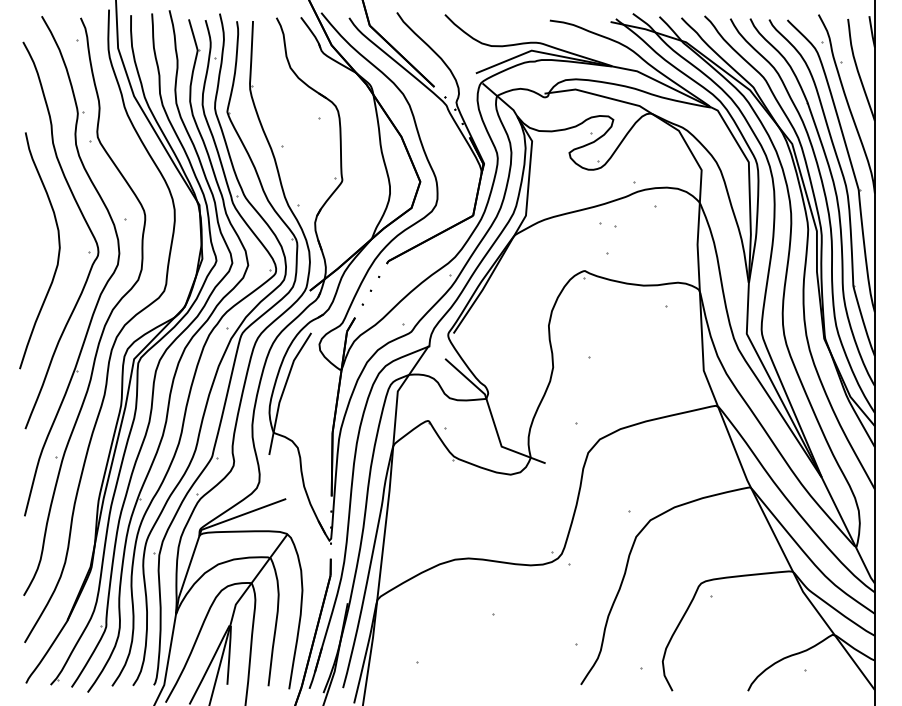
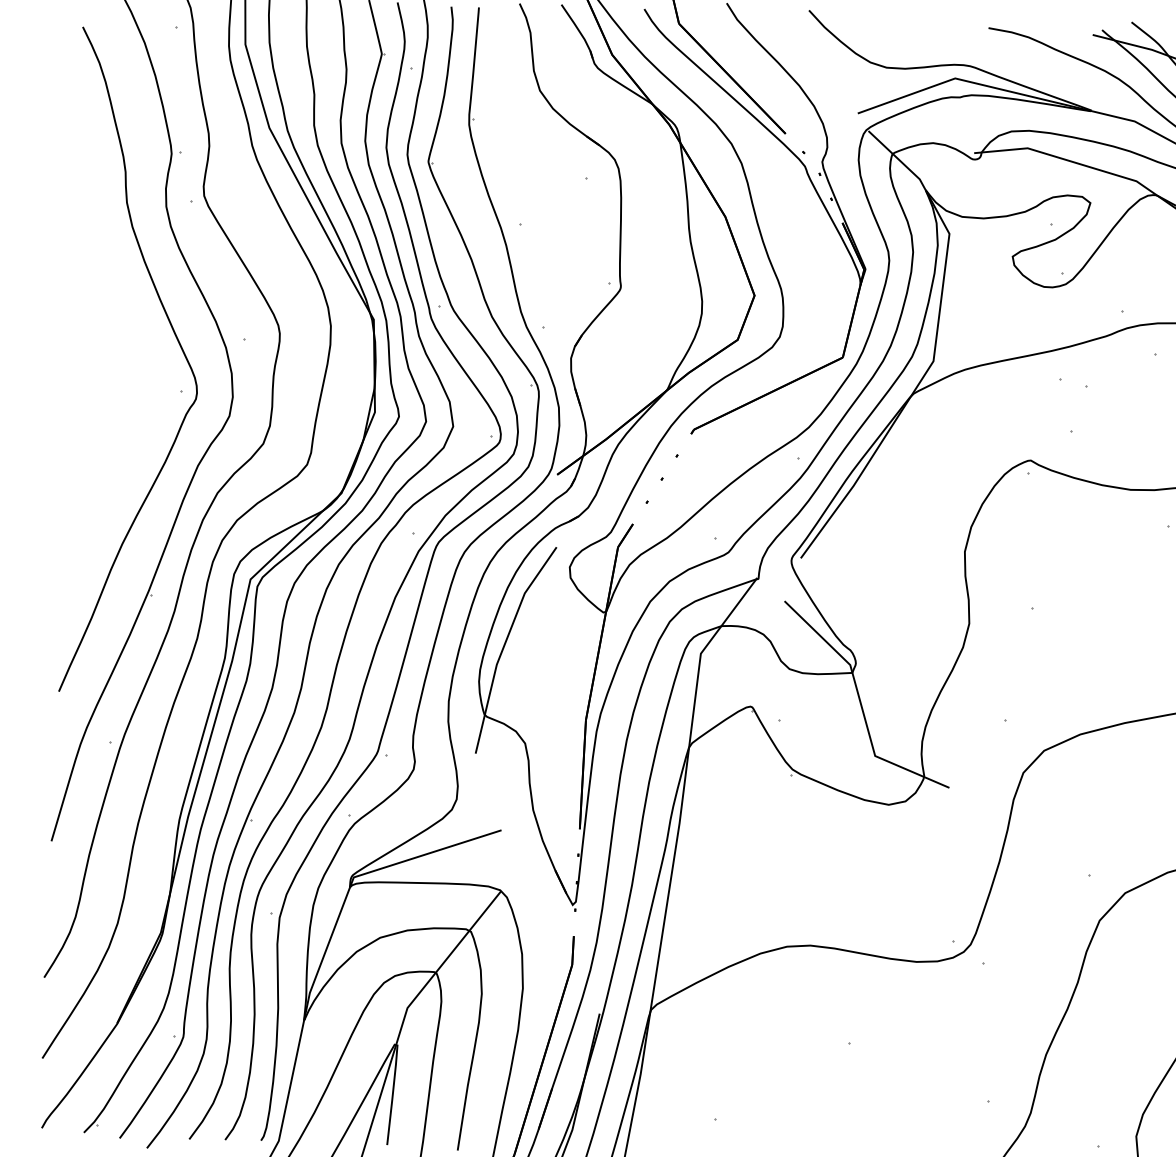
curve: (57, 256) -> (126, 397), removed

